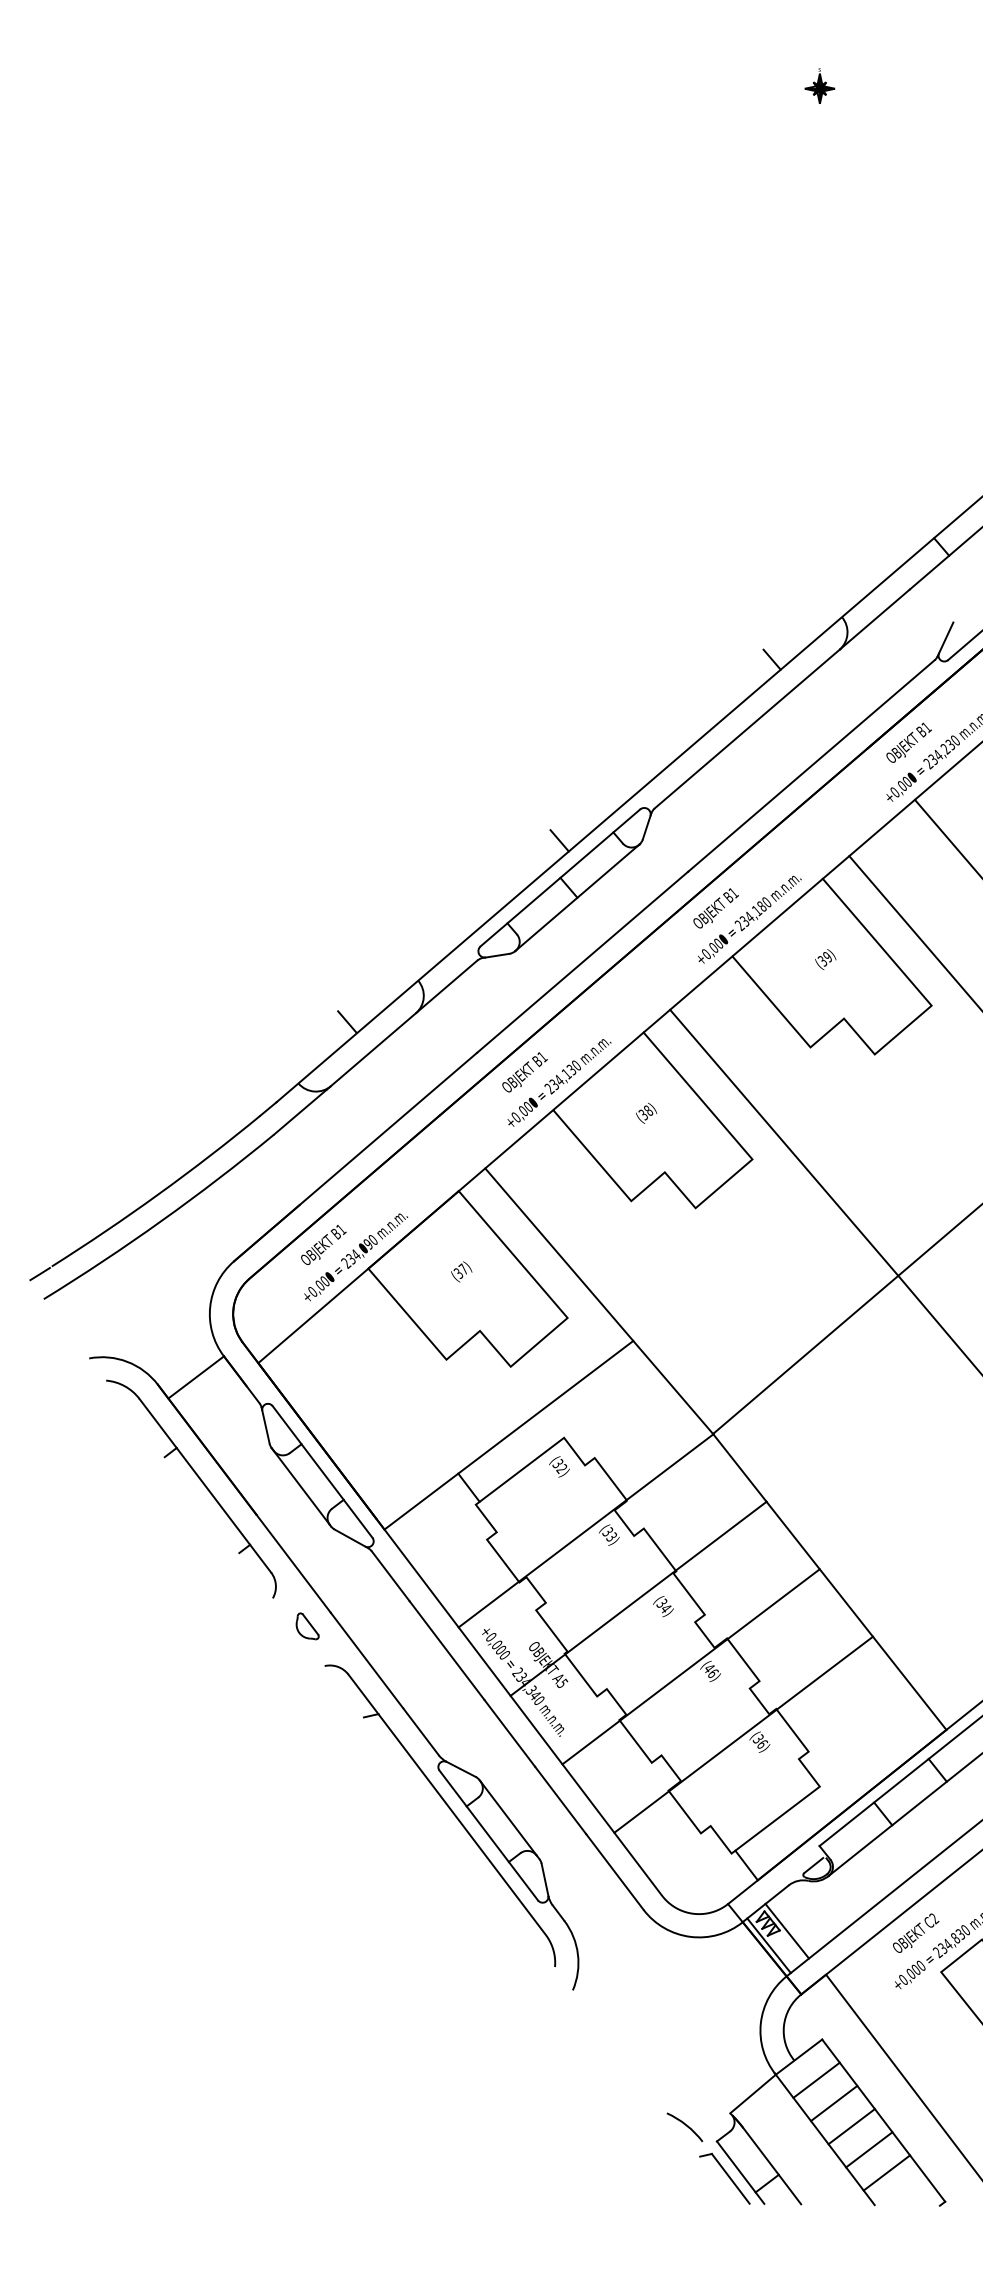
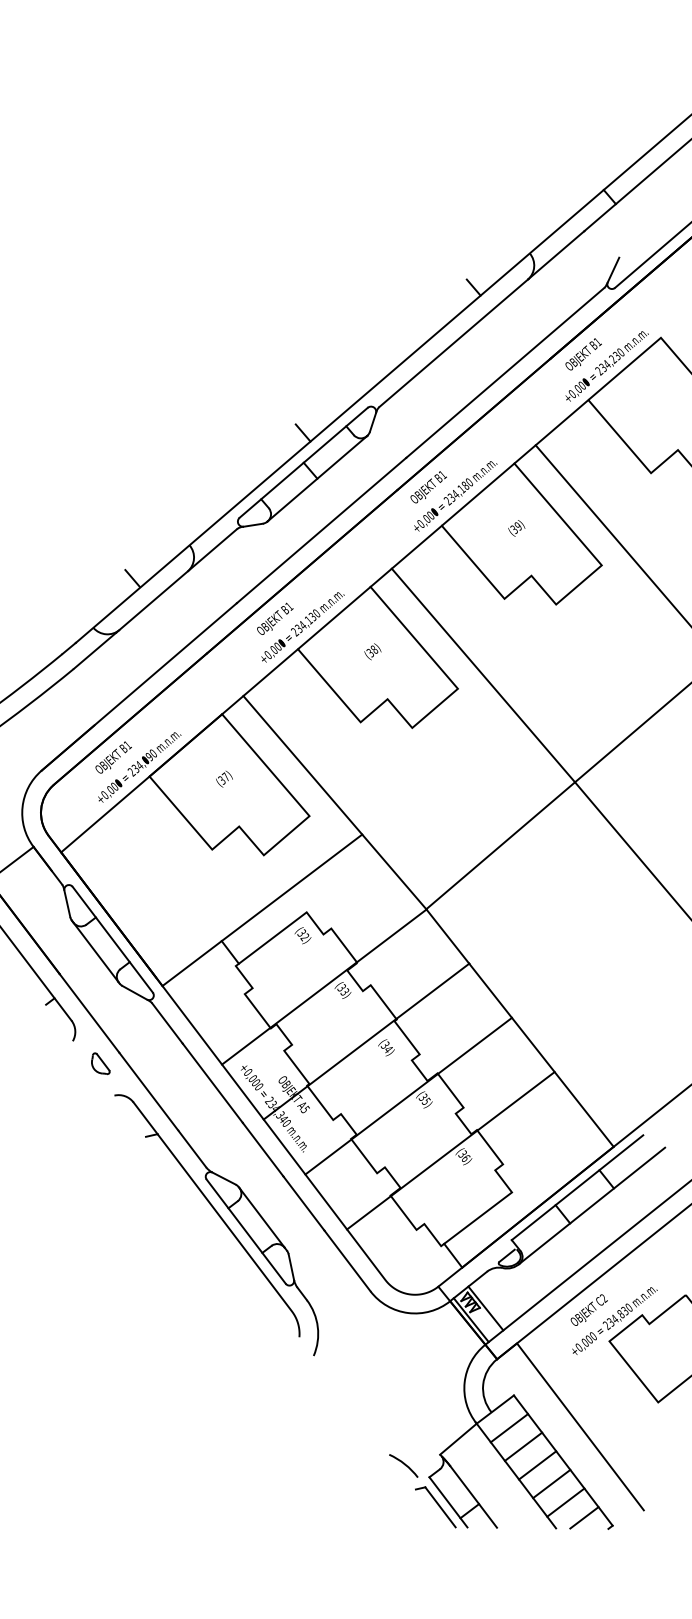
text: (710, 1670) -> (424, 1099), (46) -> (35)
line: (909, 2191) -> (584, 1517), added

